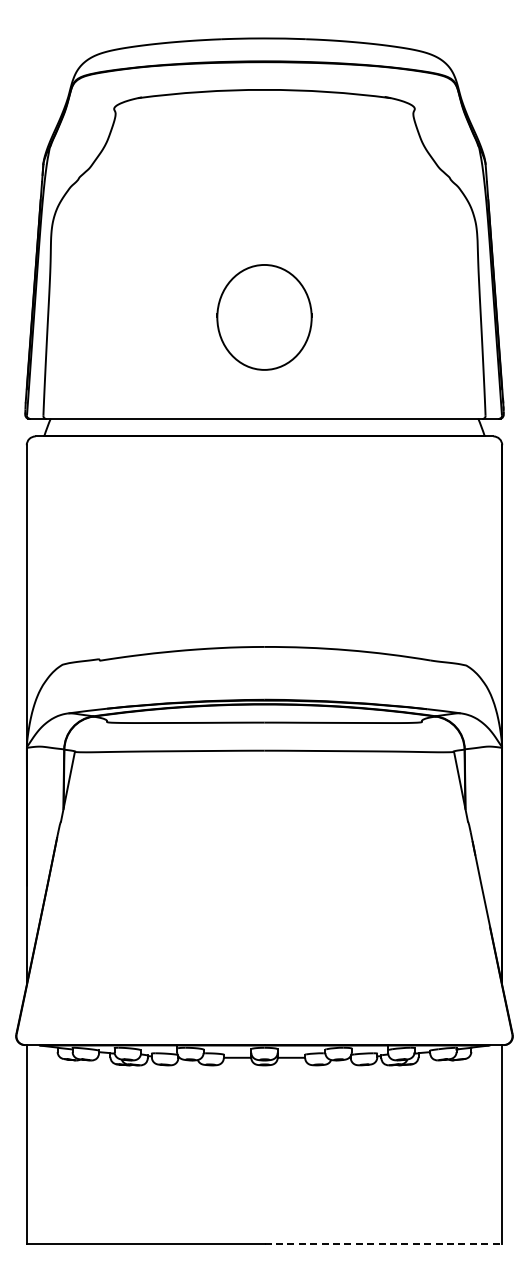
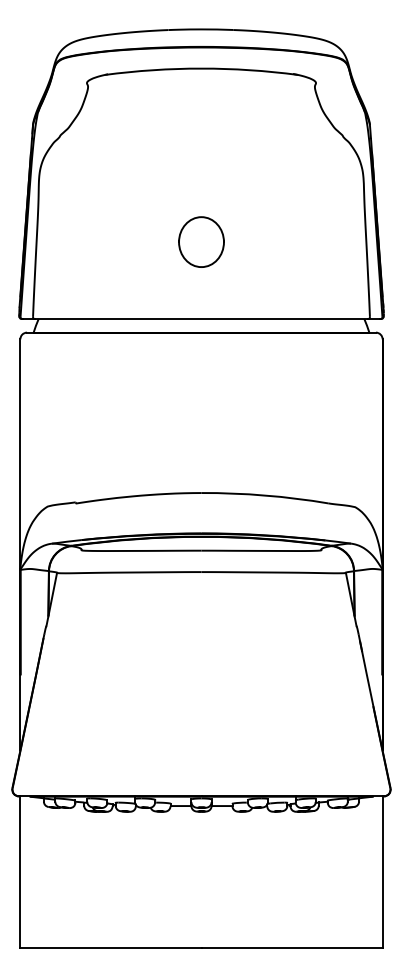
part: (264, 317) -> (201, 242), size x0.62
line: (383, 1243) -> (292, 947), dashed -> solid

